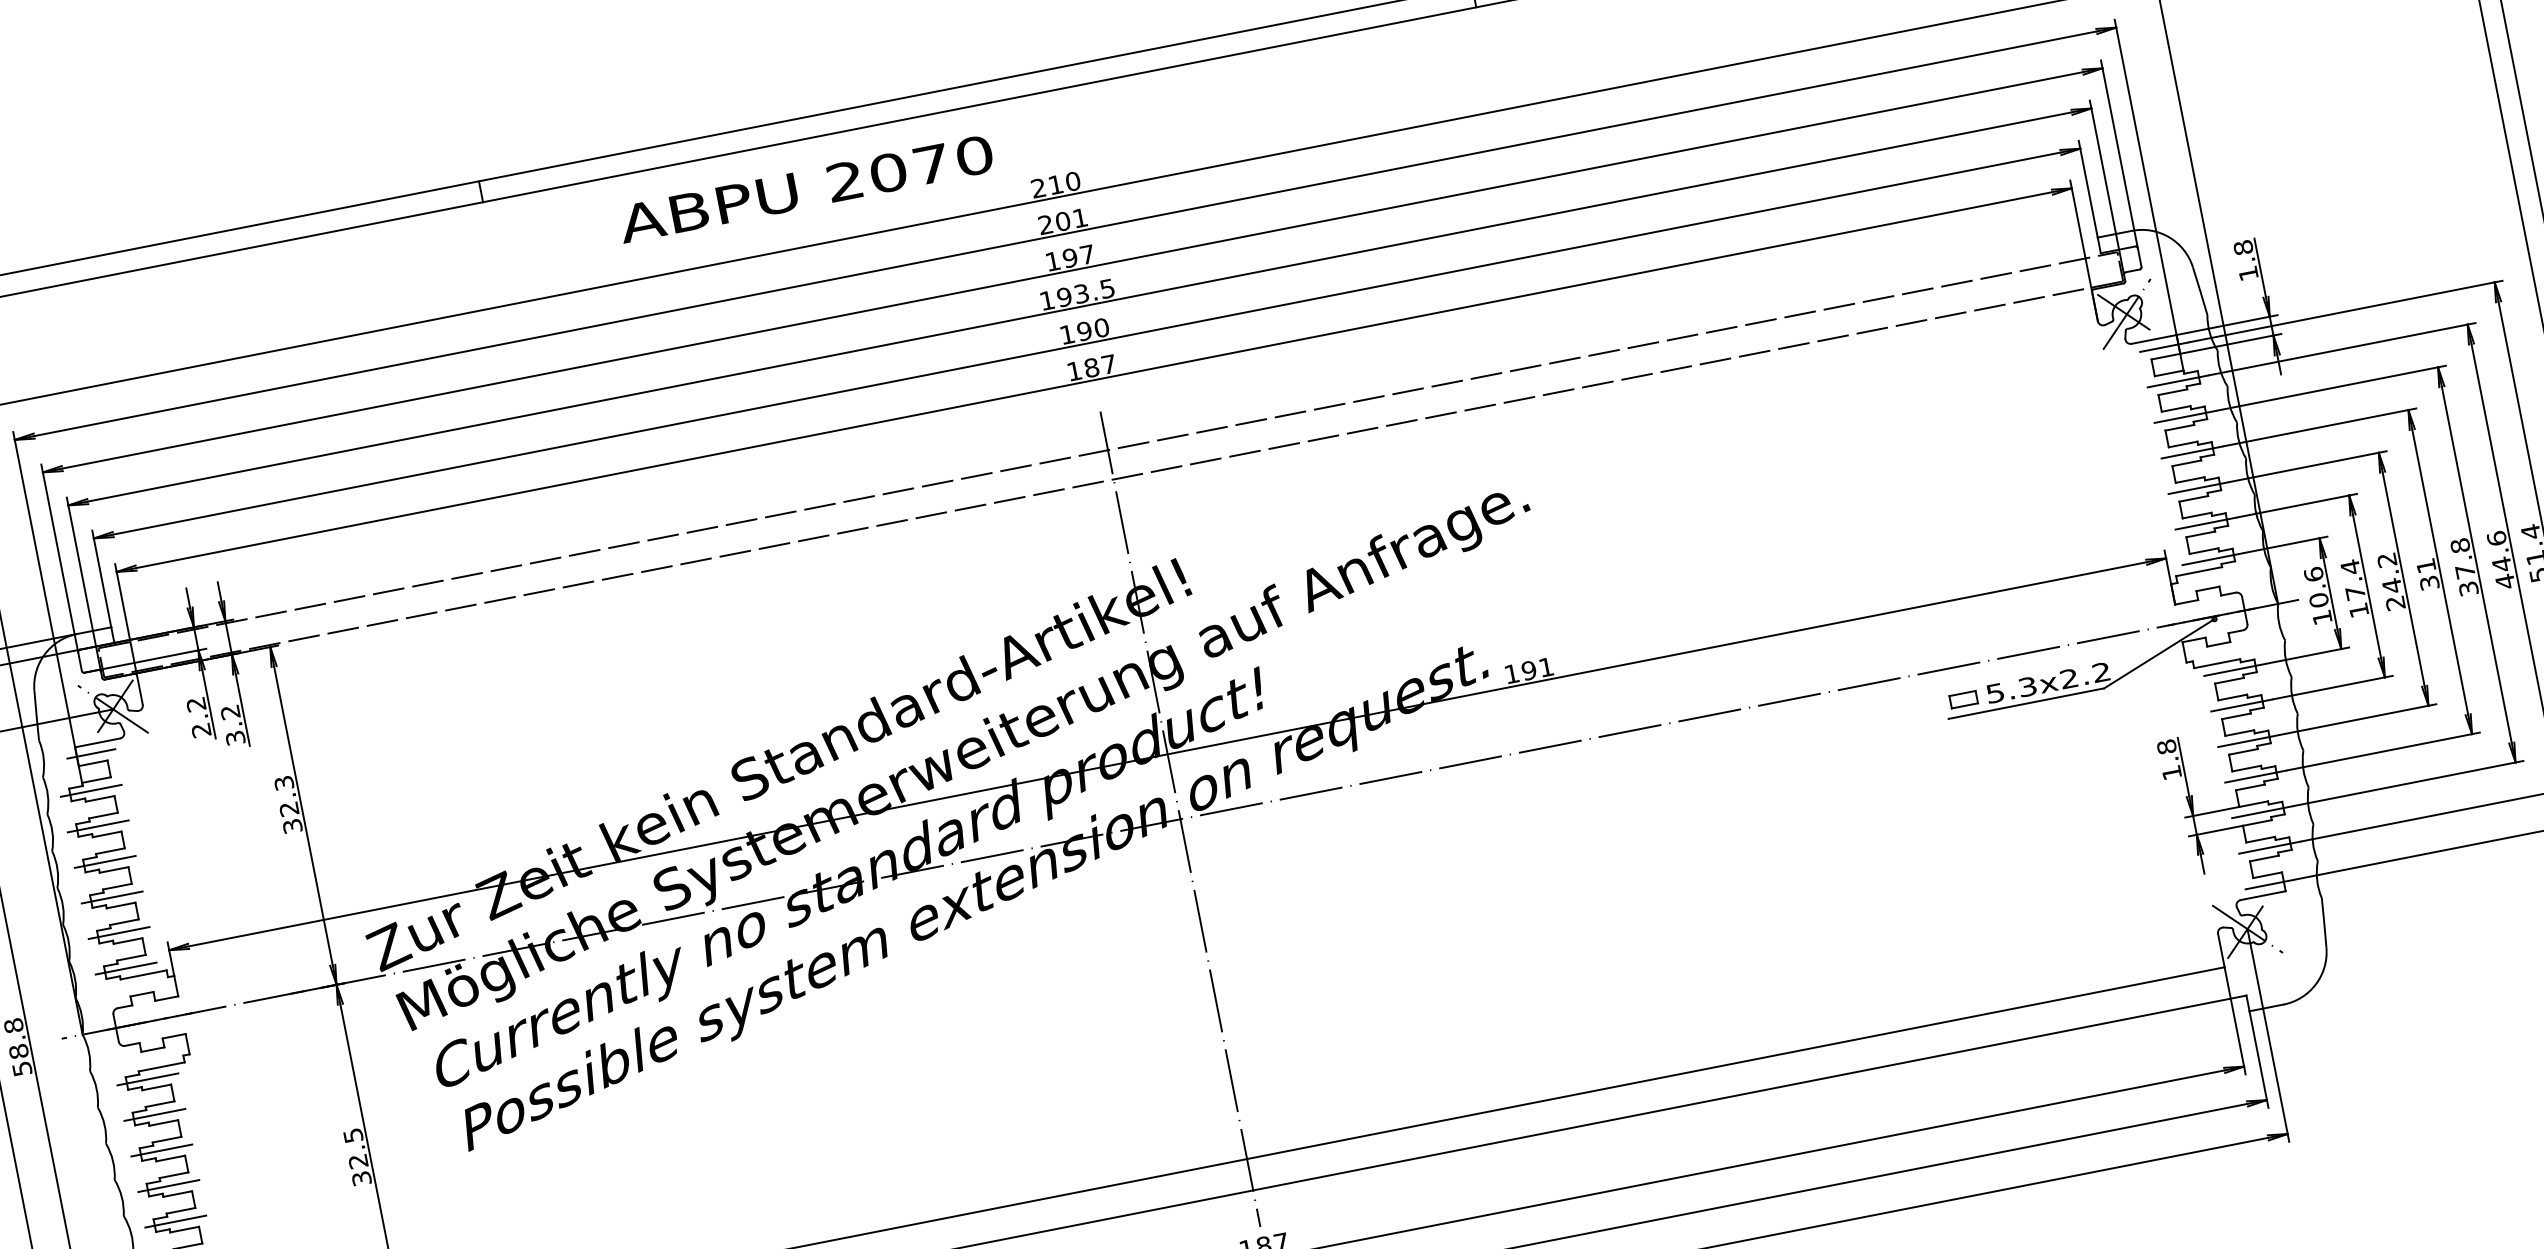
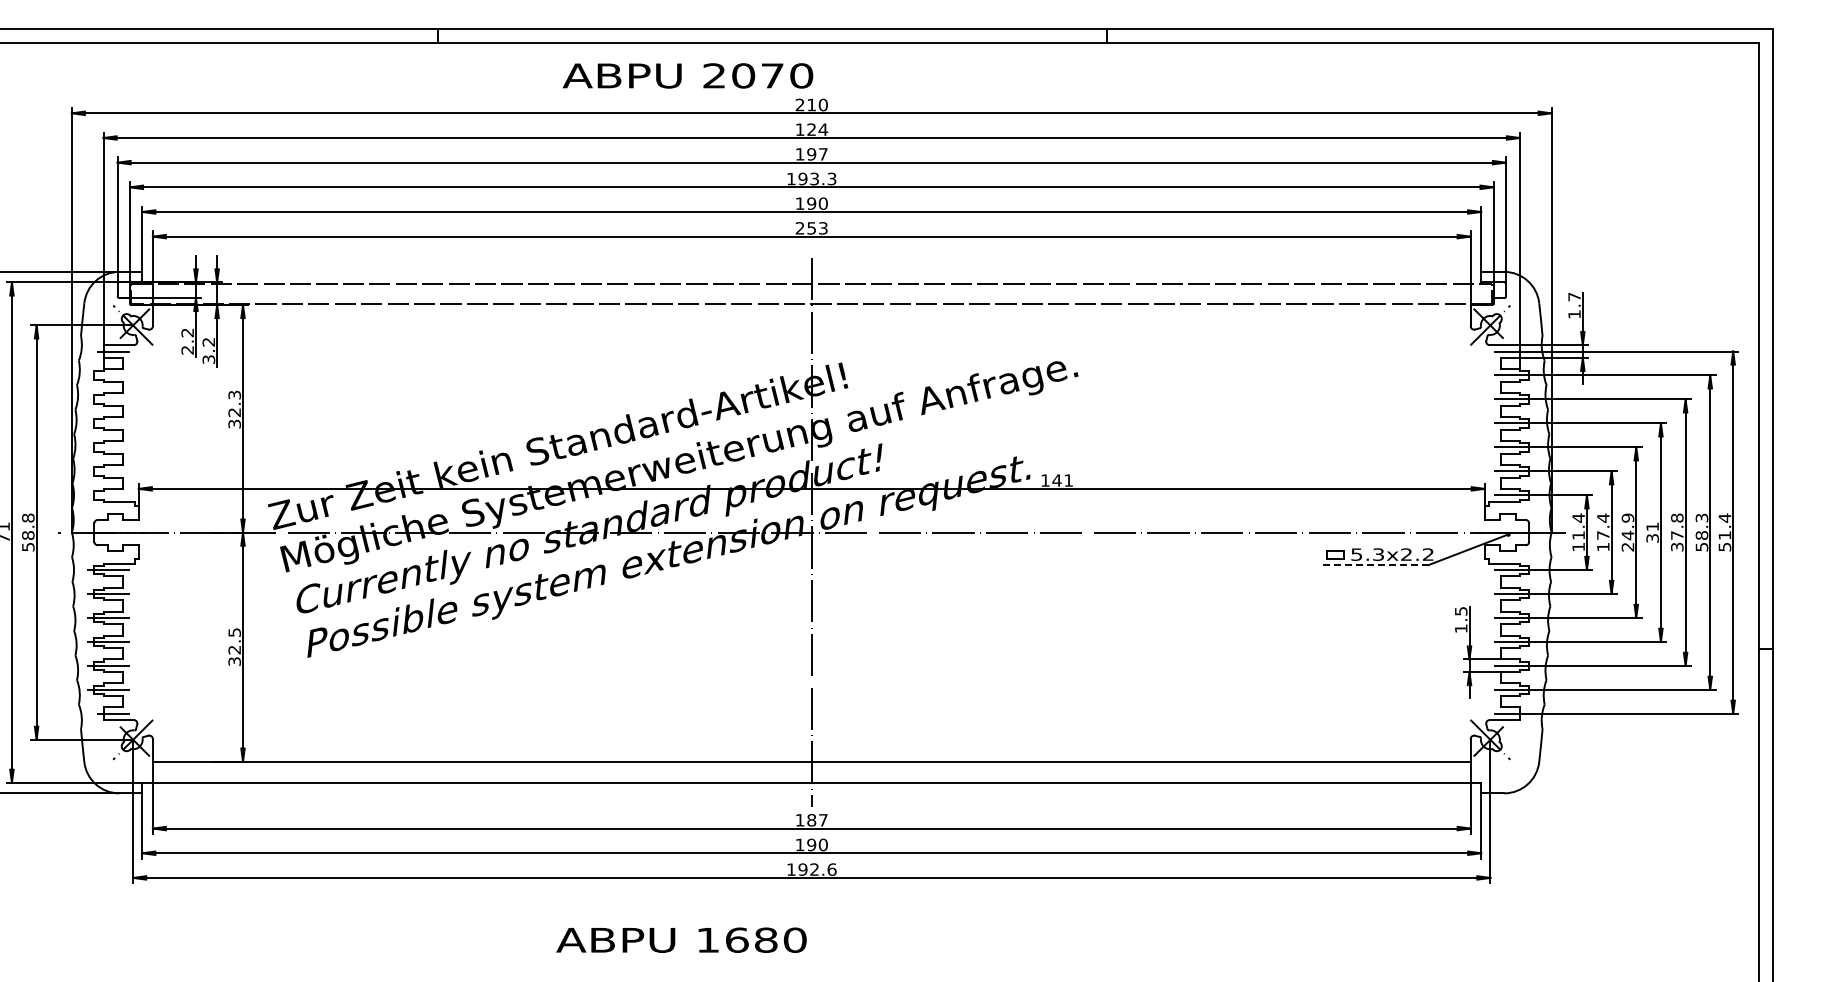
text: (805, 188) -> (687, 75), moved
text: (1062, 221) -> (811, 129), 201 -> 124
text: (2243, 246) -> (1574, 296), 1.8 -> 1.7
text: (1108, 287) -> (832, 178), 193.5 -> 193.3
text: (1091, 368) -> (811, 228), 187 -> 253
text: (2386, 559) -> (1627, 517), 24.2 -> 24.9
text: (2500, 560) -> (1701, 532), 44.6 -> 58.3
text: (2316, 587) -> (1578, 526), 10.6 -> 11.4
text: (1528, 670) -> (1056, 480), 191 -> 141
line: (2027, 703) -> (1376, 565), solid -> dashed
text: (2165, 745) -> (1460, 610), 1.8 -> 1.5
line: (91, 790) -> (108, 375), removed
line: (98, 826) -> (108, 399), removed
line: (105, 862) -> (108, 423), removed
line: (112, 897) -> (108, 447), removed
line: (119, 933) -> (108, 471), removed
line: (126, 968) -> (108, 495), removed

